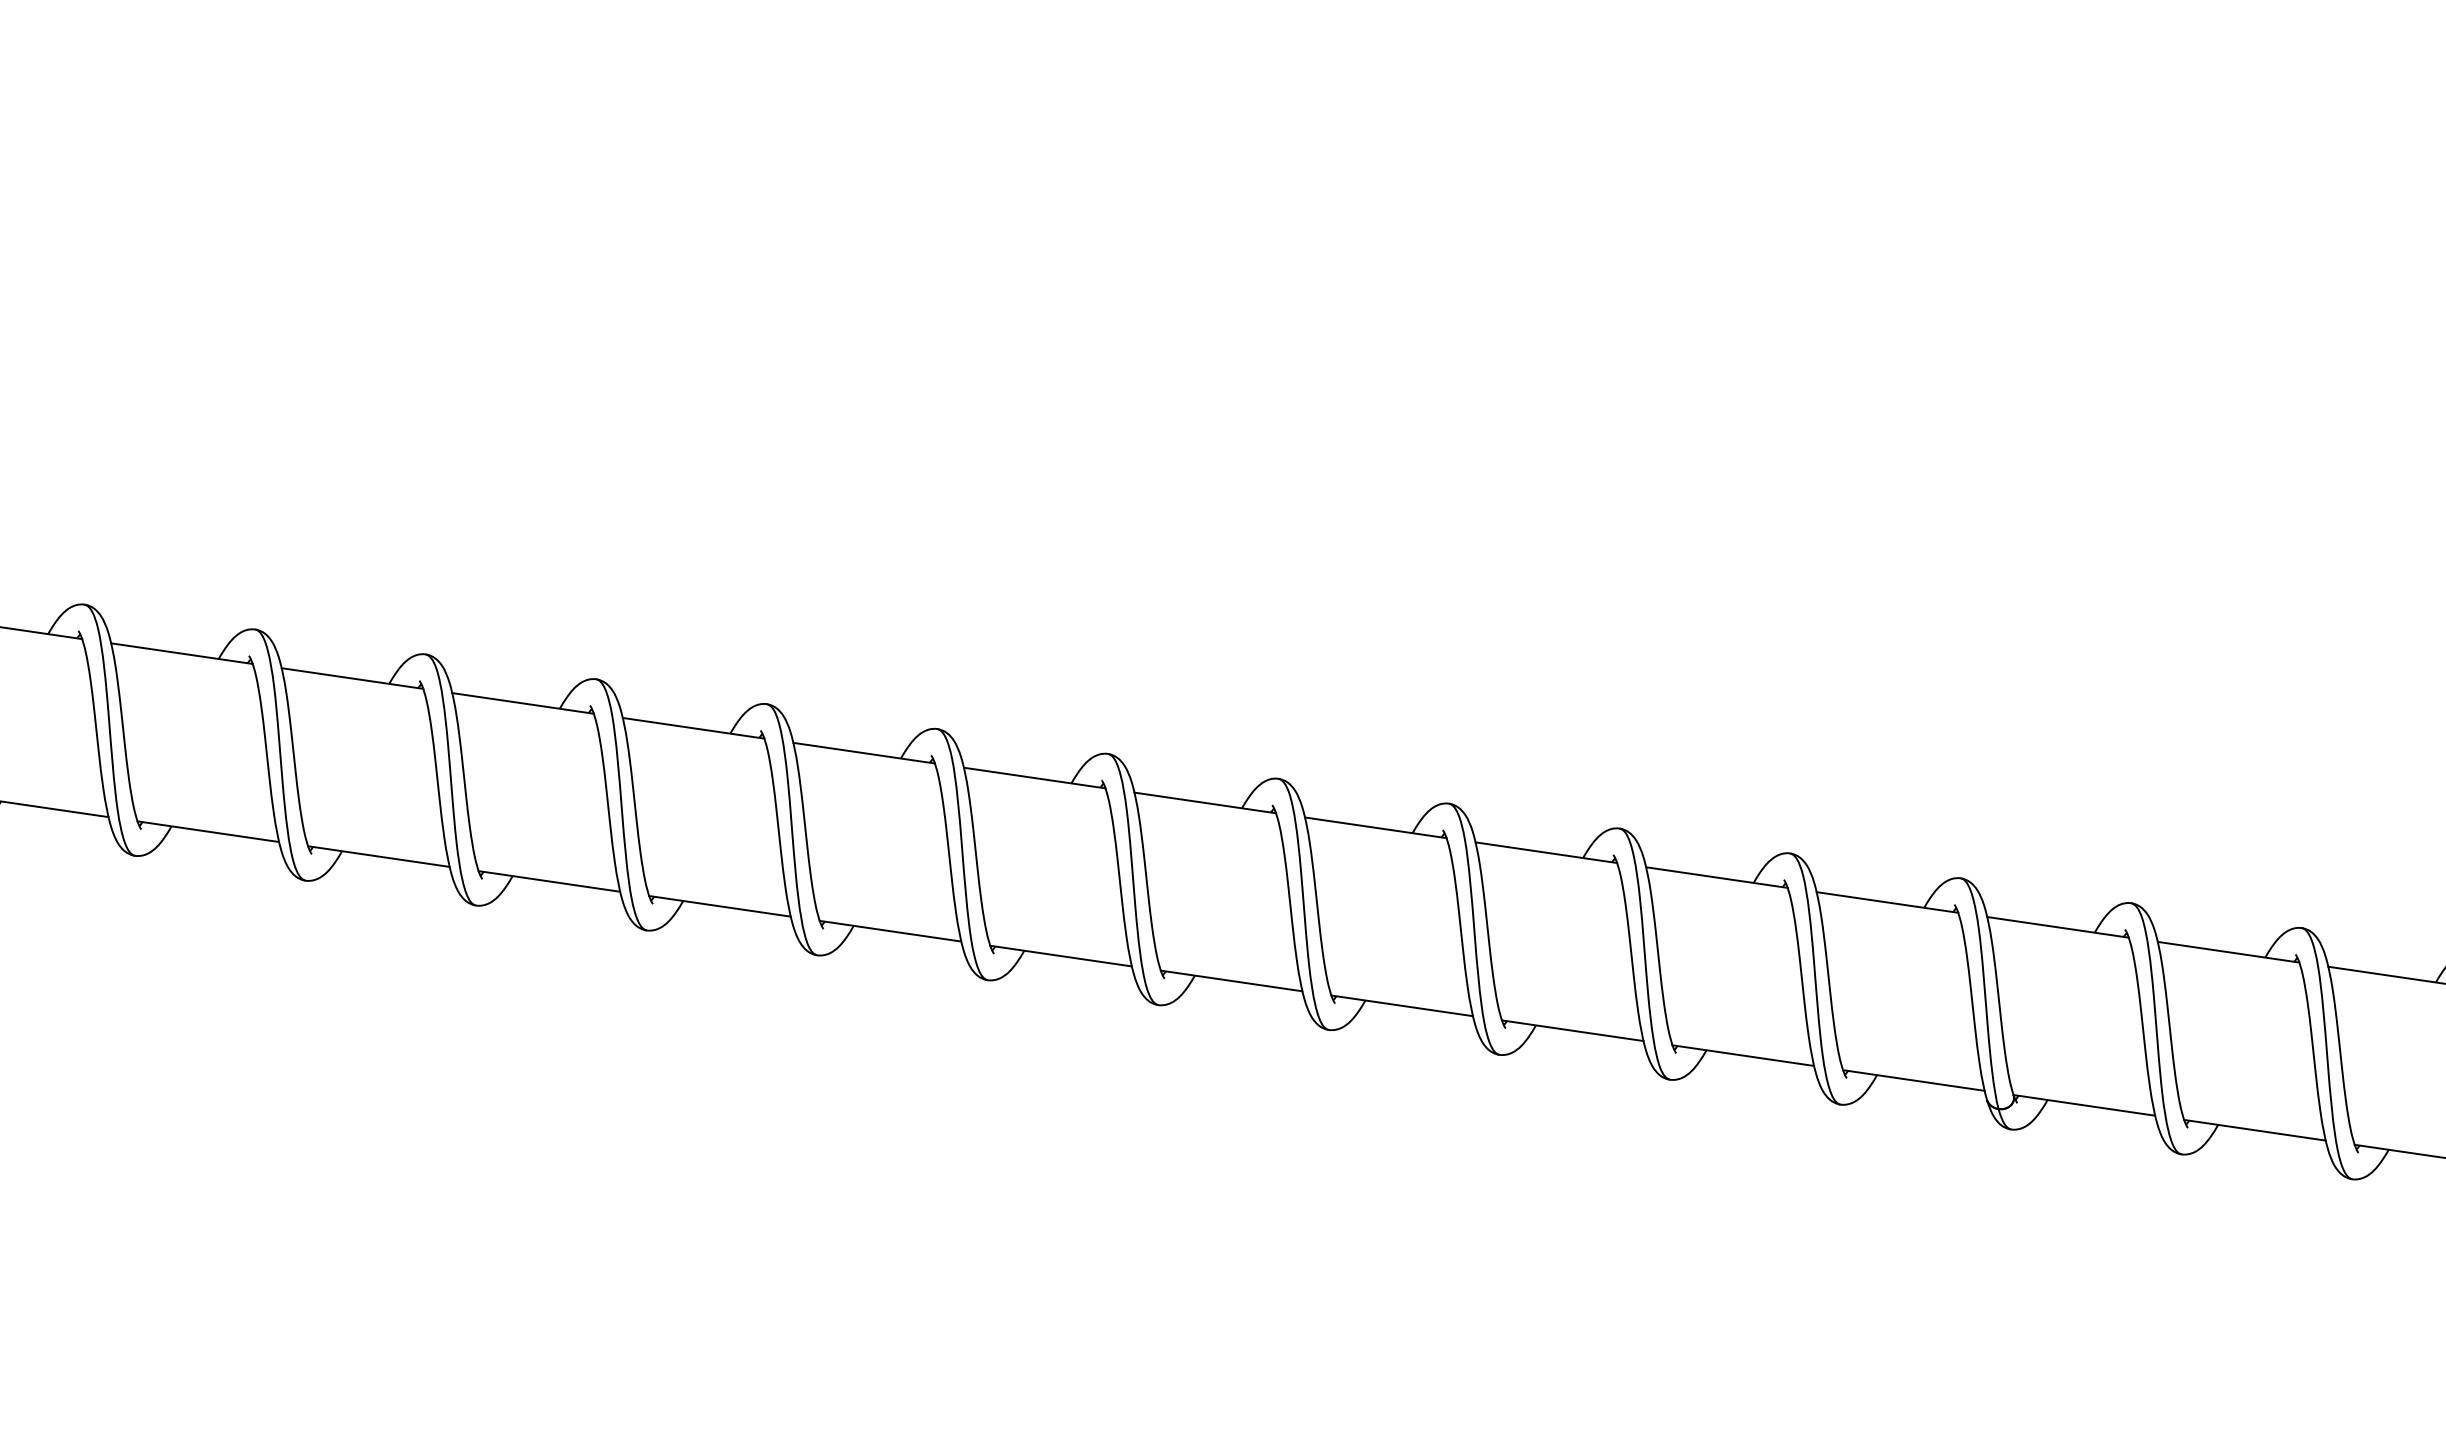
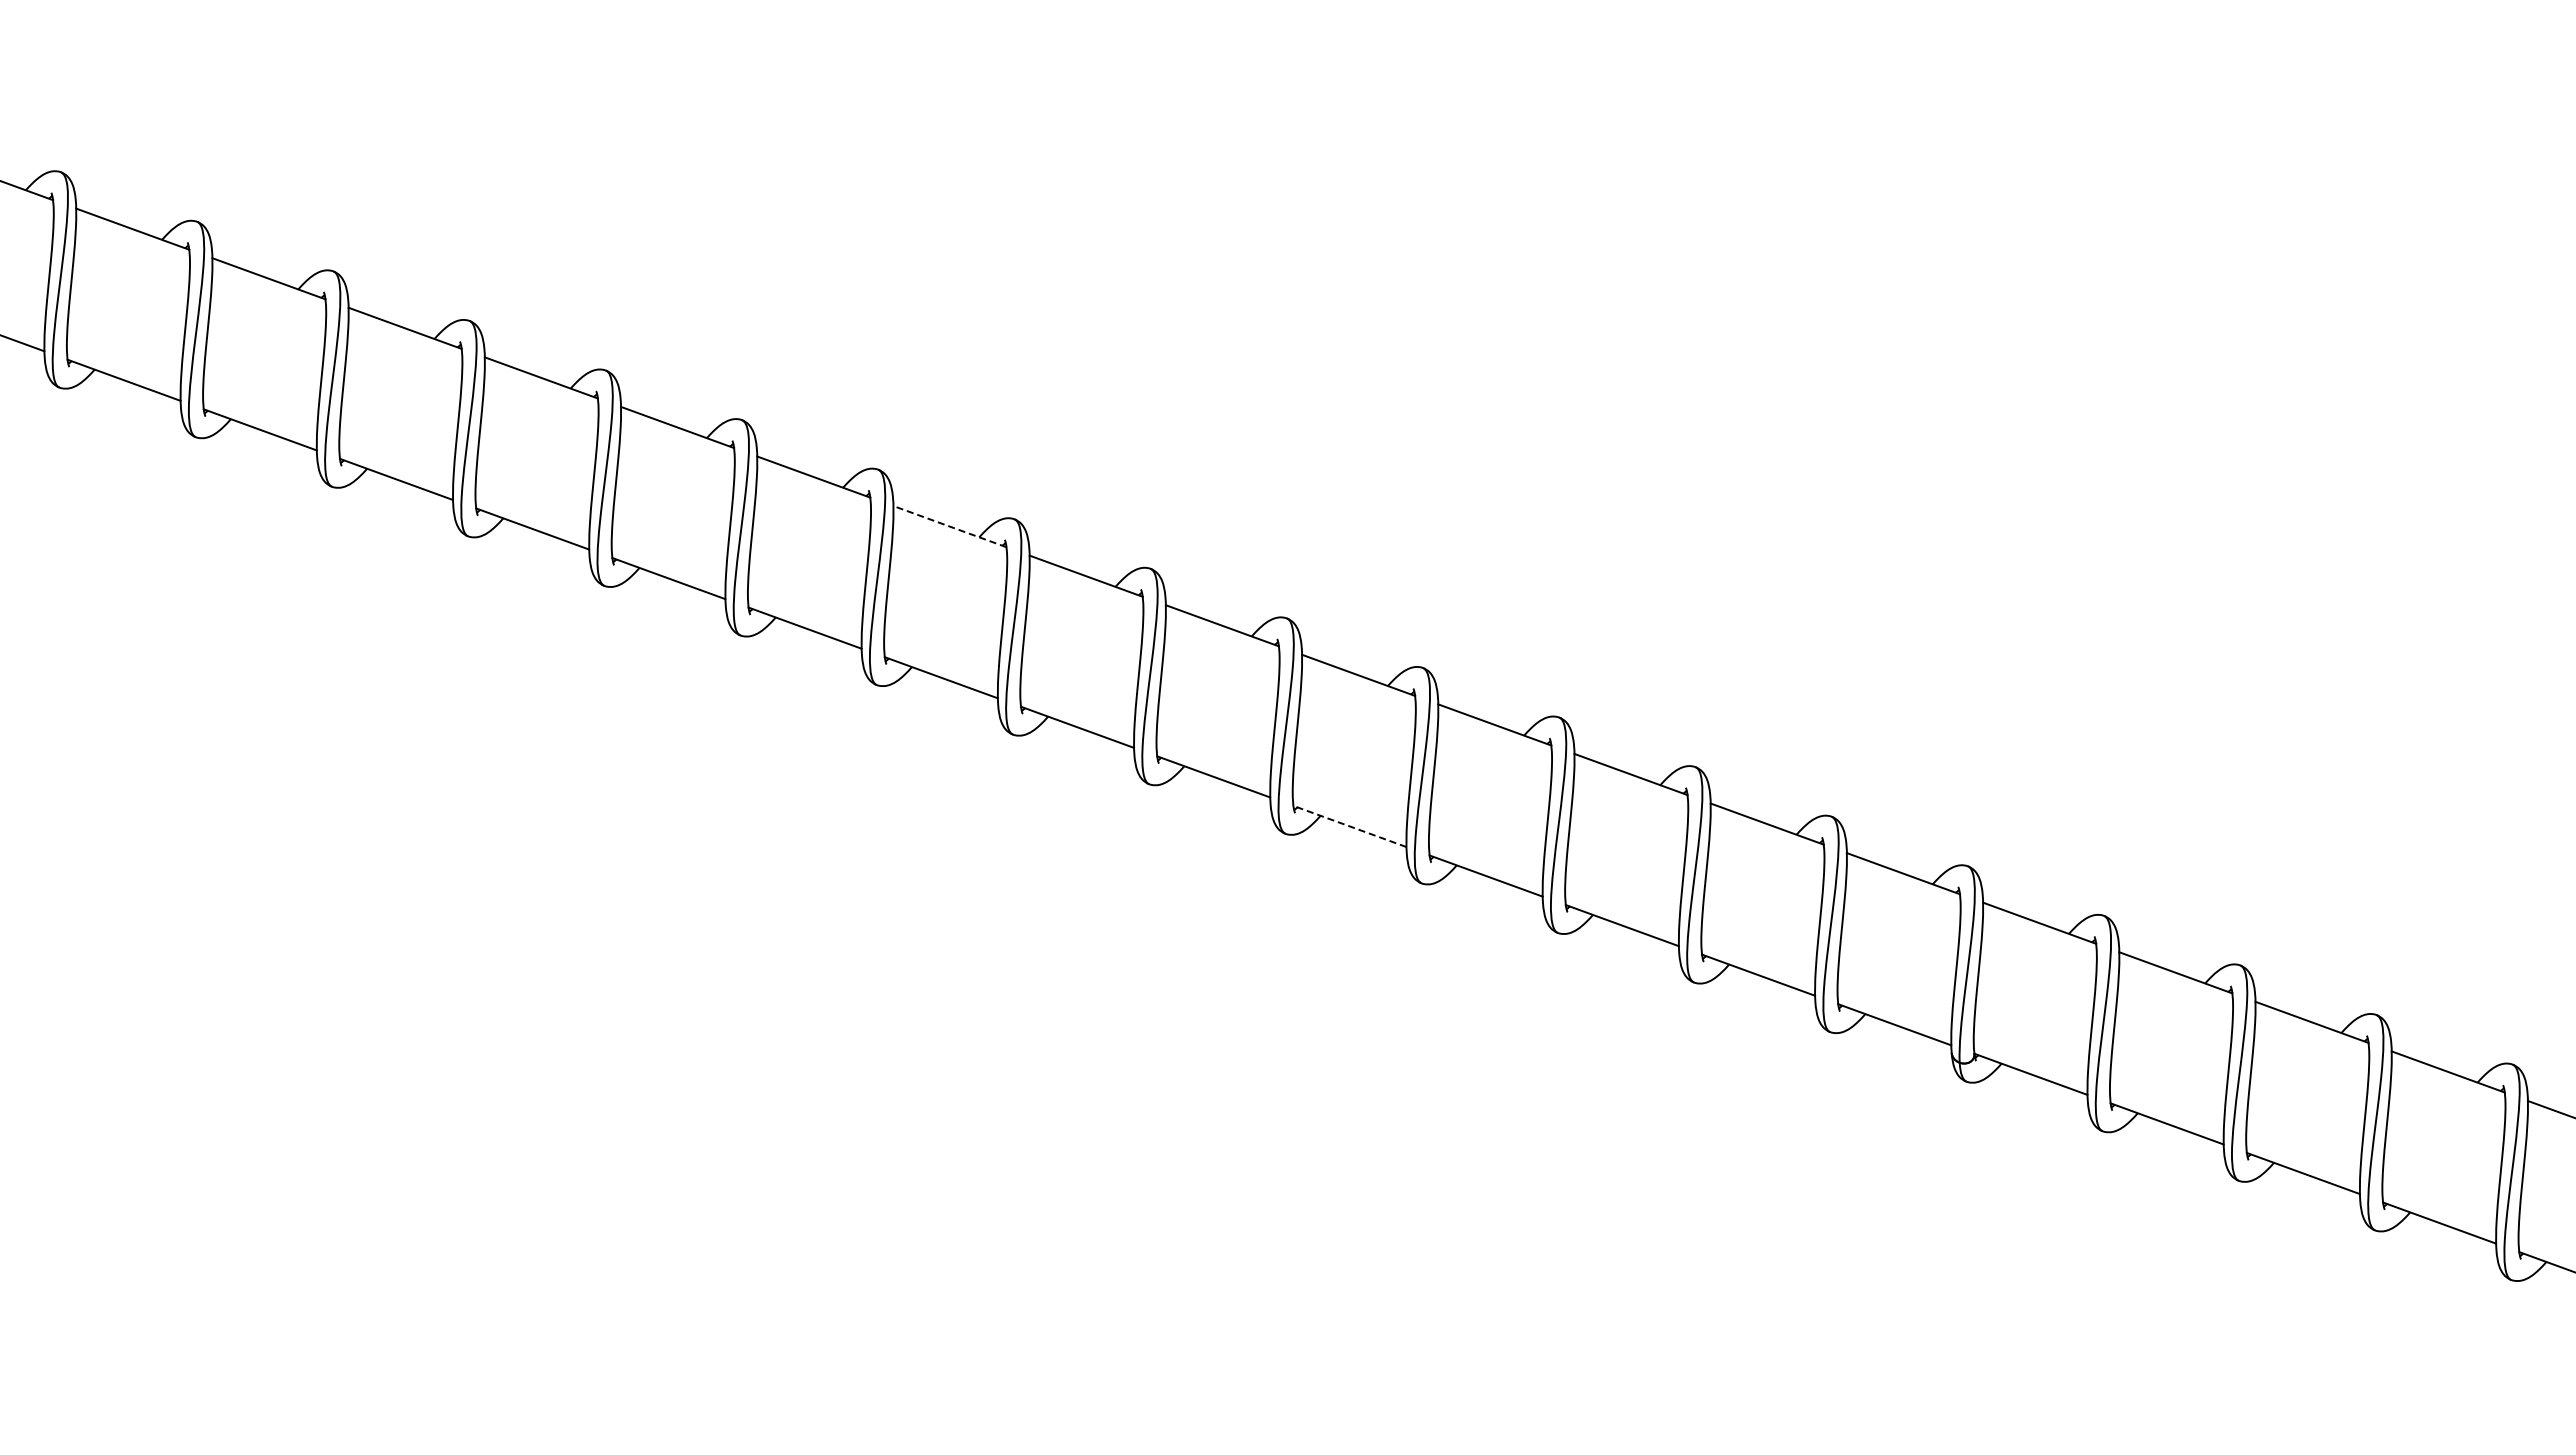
line: (693, 728) -> (949, 526), solid -> dashed
line: (1231, 981) -> (1349, 826), solid -> dashed

